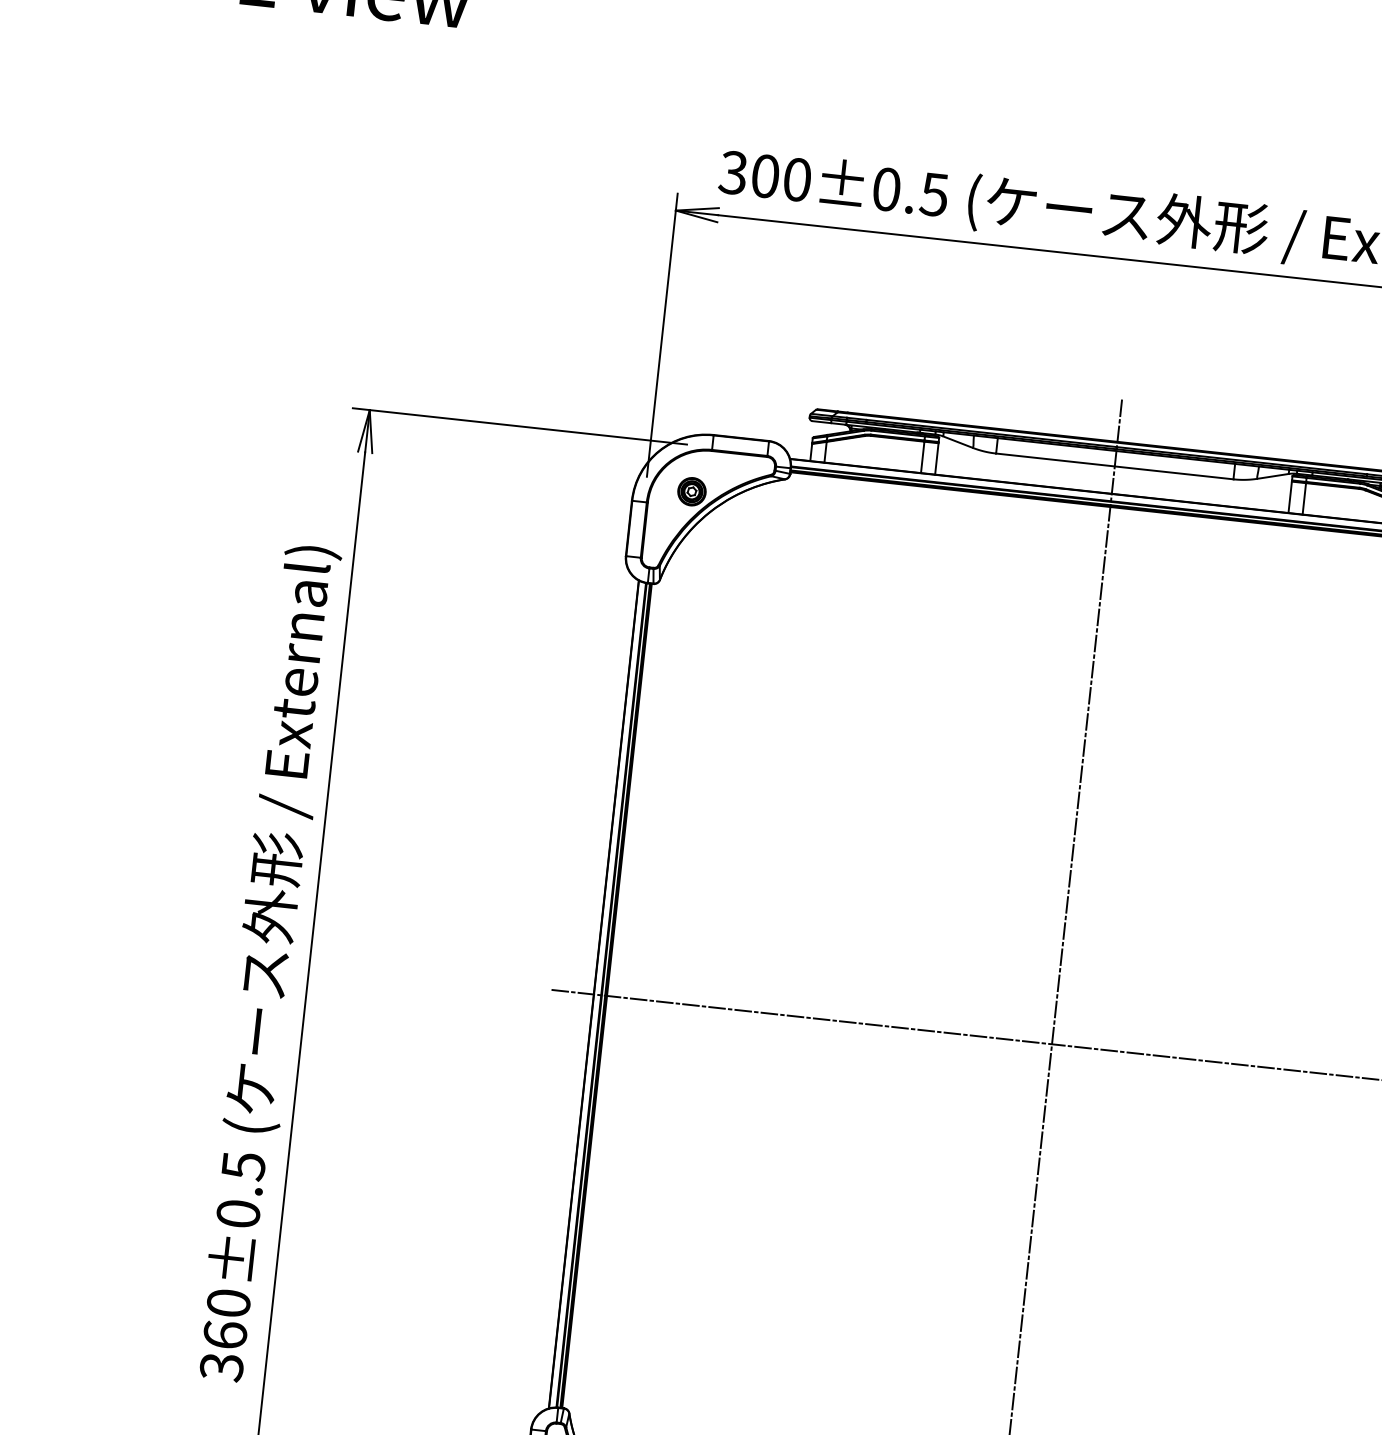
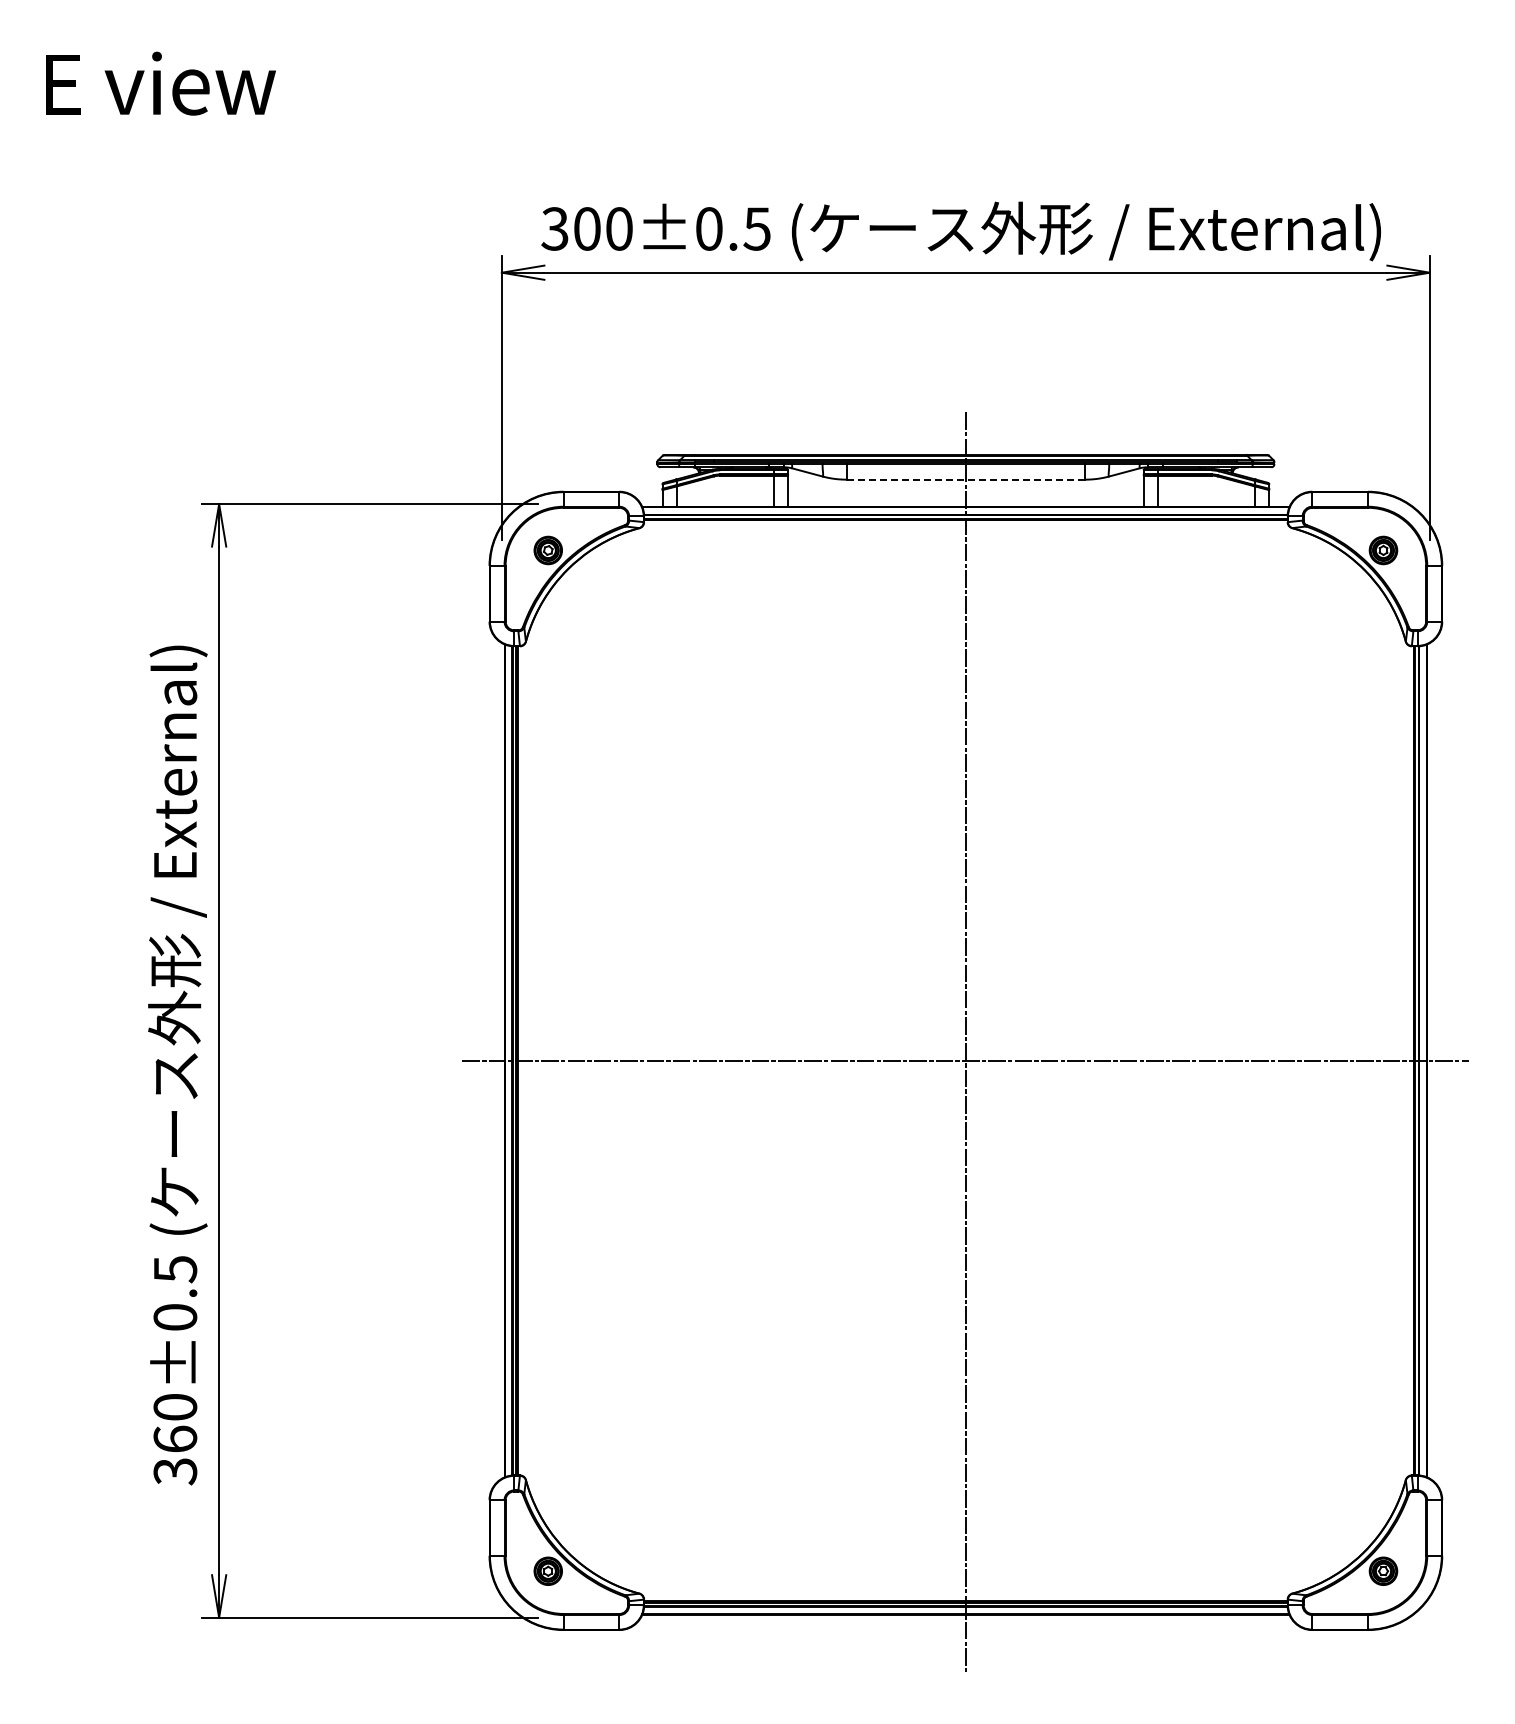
line: (1115, 466) -> (966, 479), solid -> dashed

